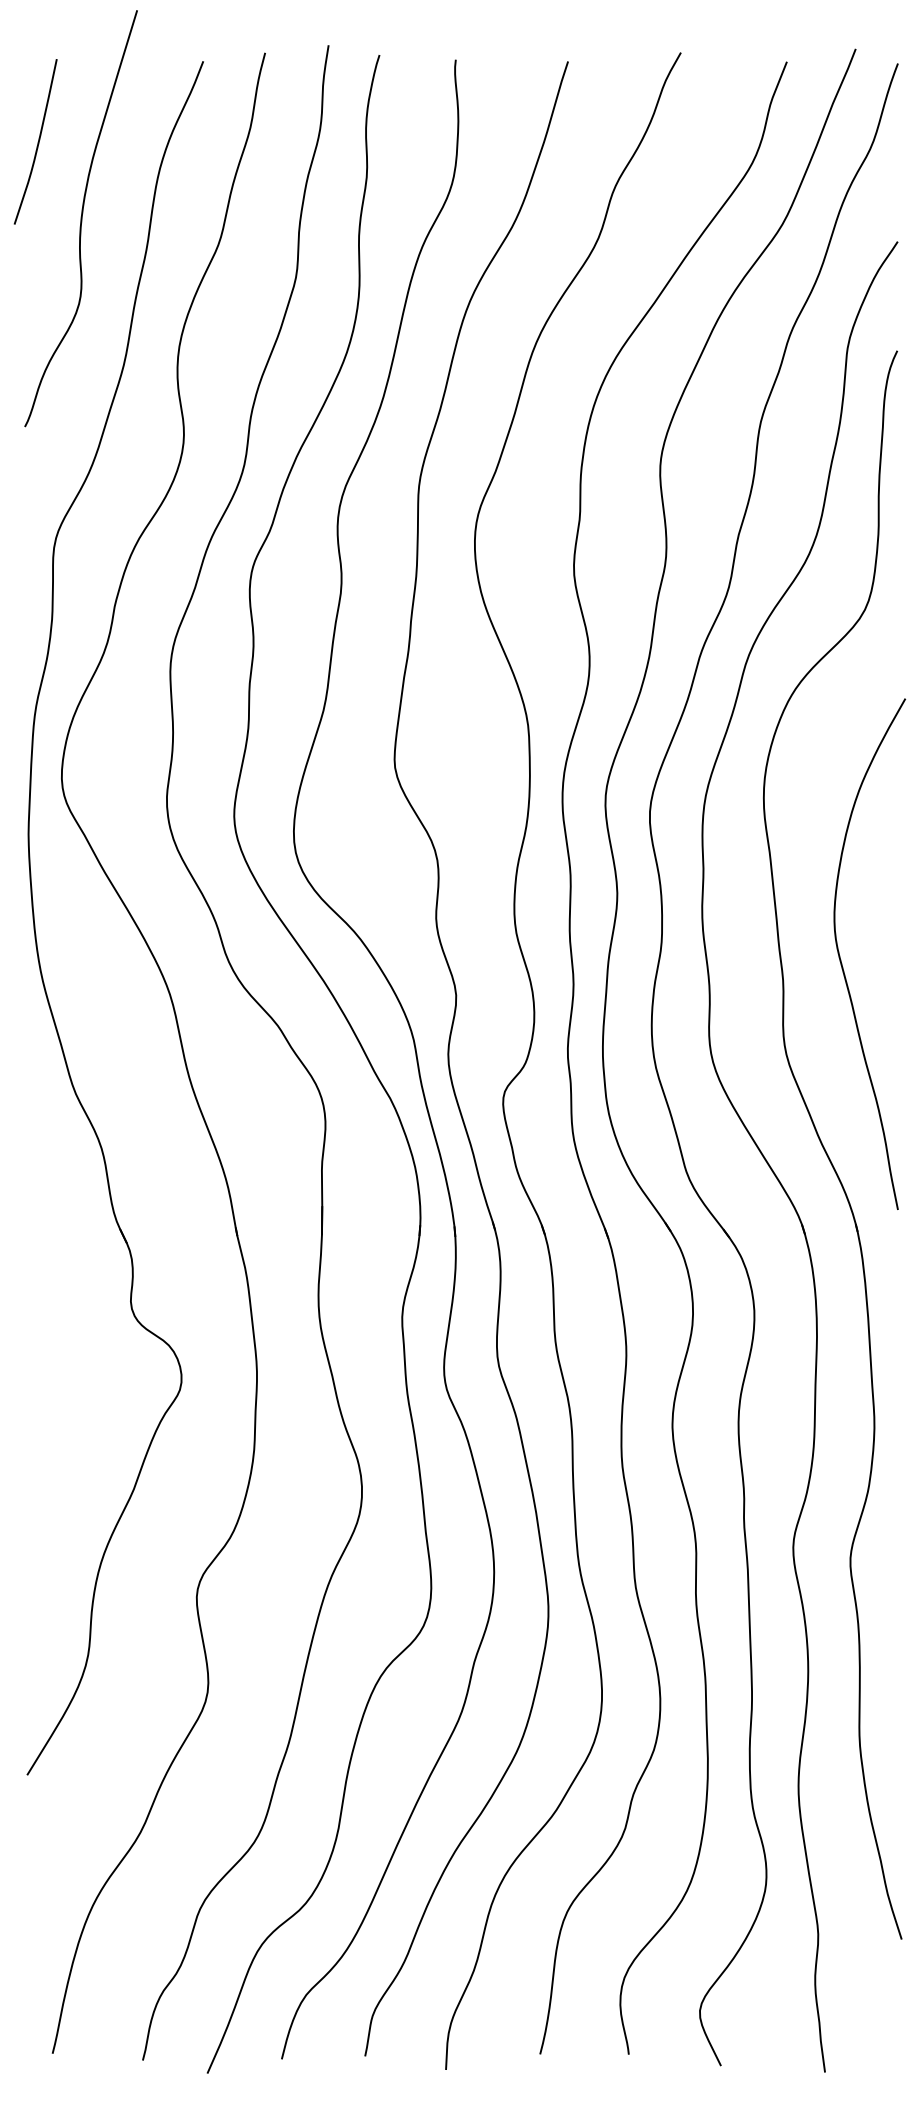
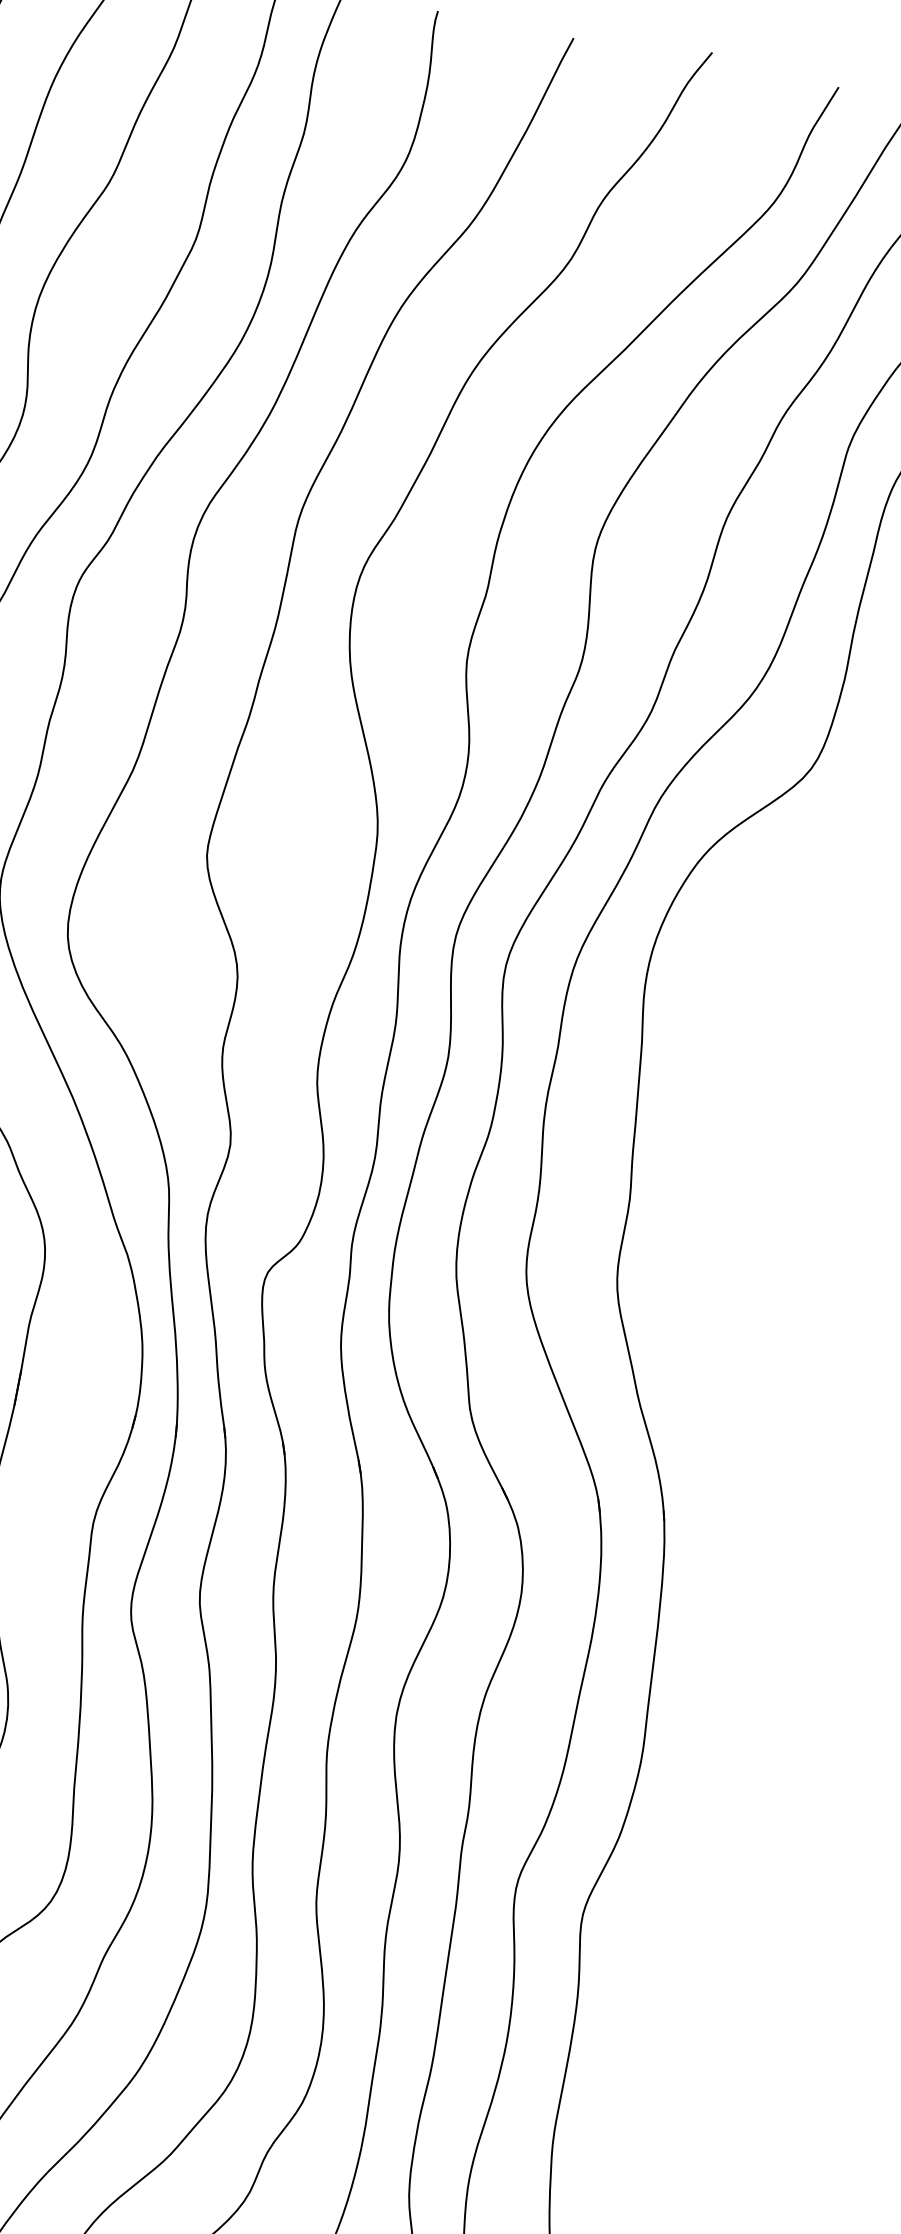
curve: (841, 959) -> (705, 1187), removed

